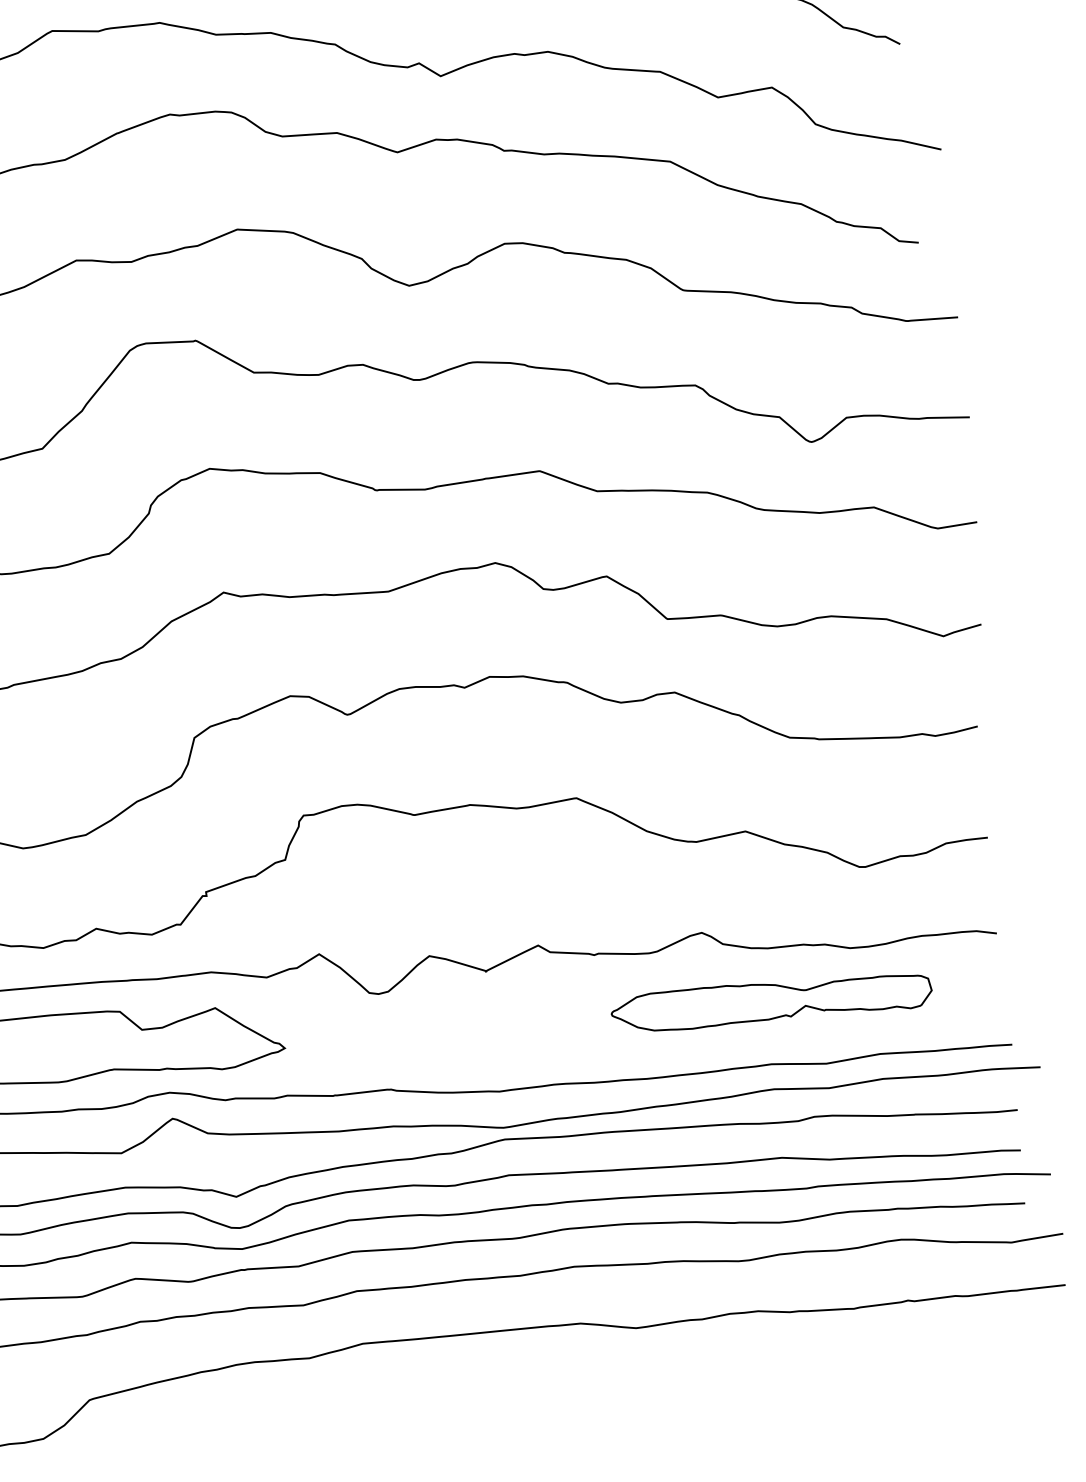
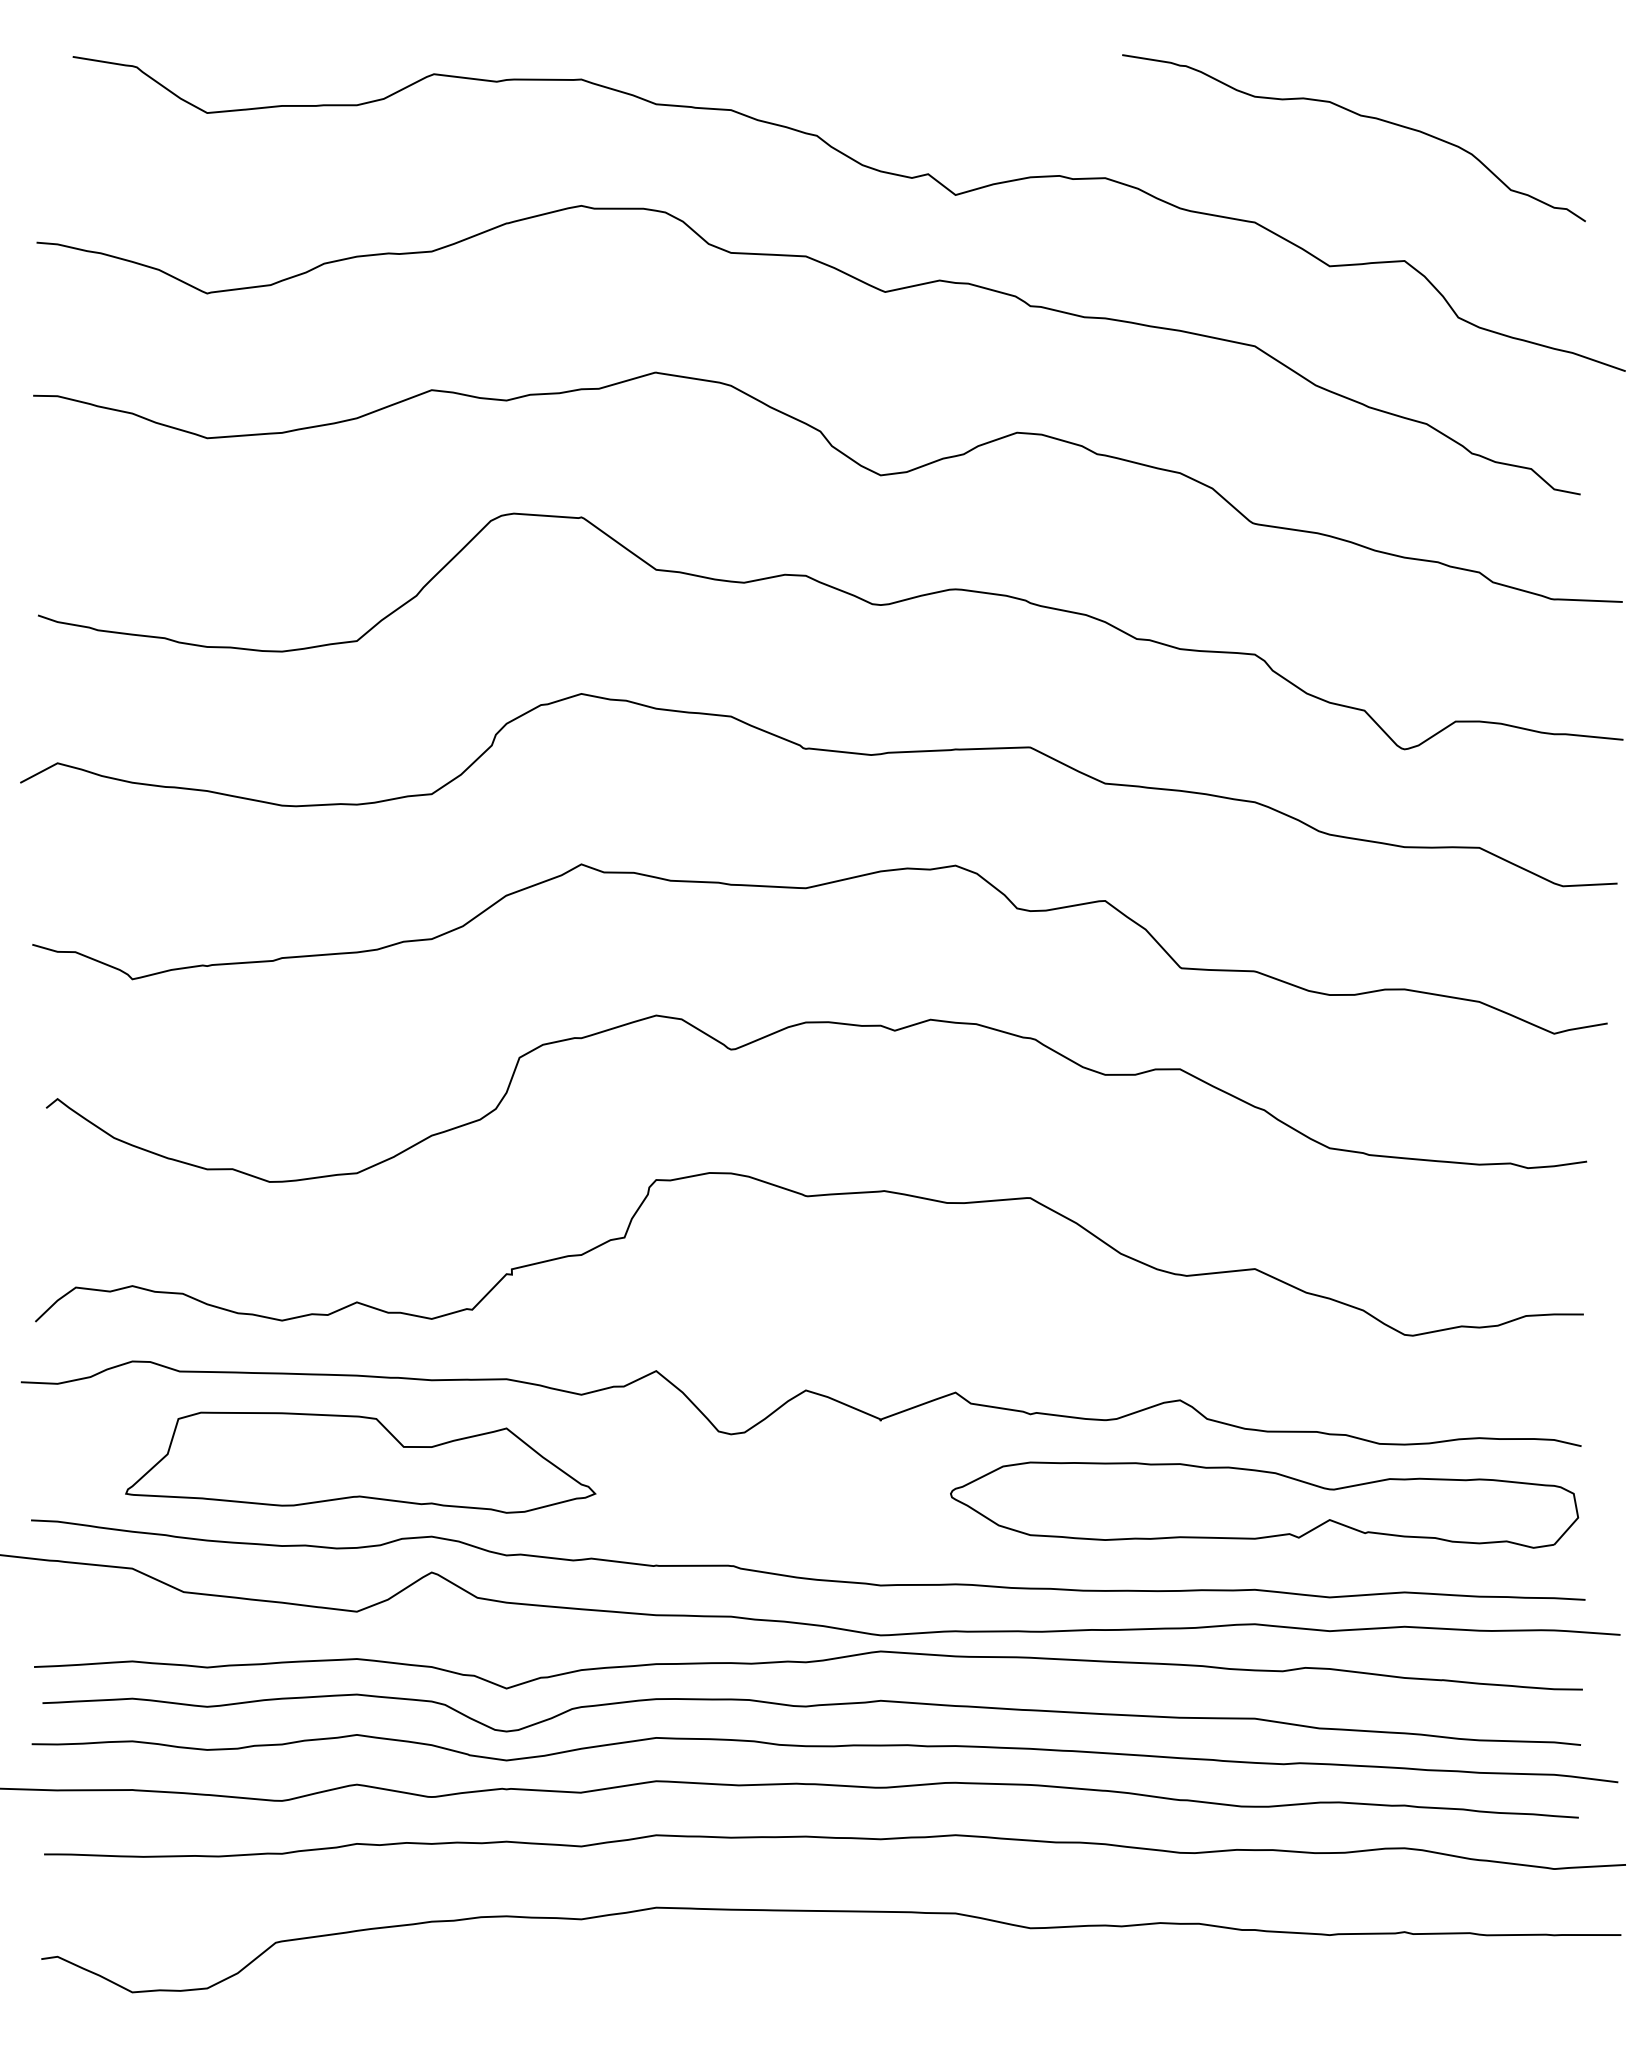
part: (771, 1001) -> (1264, 1504), size x1.43

